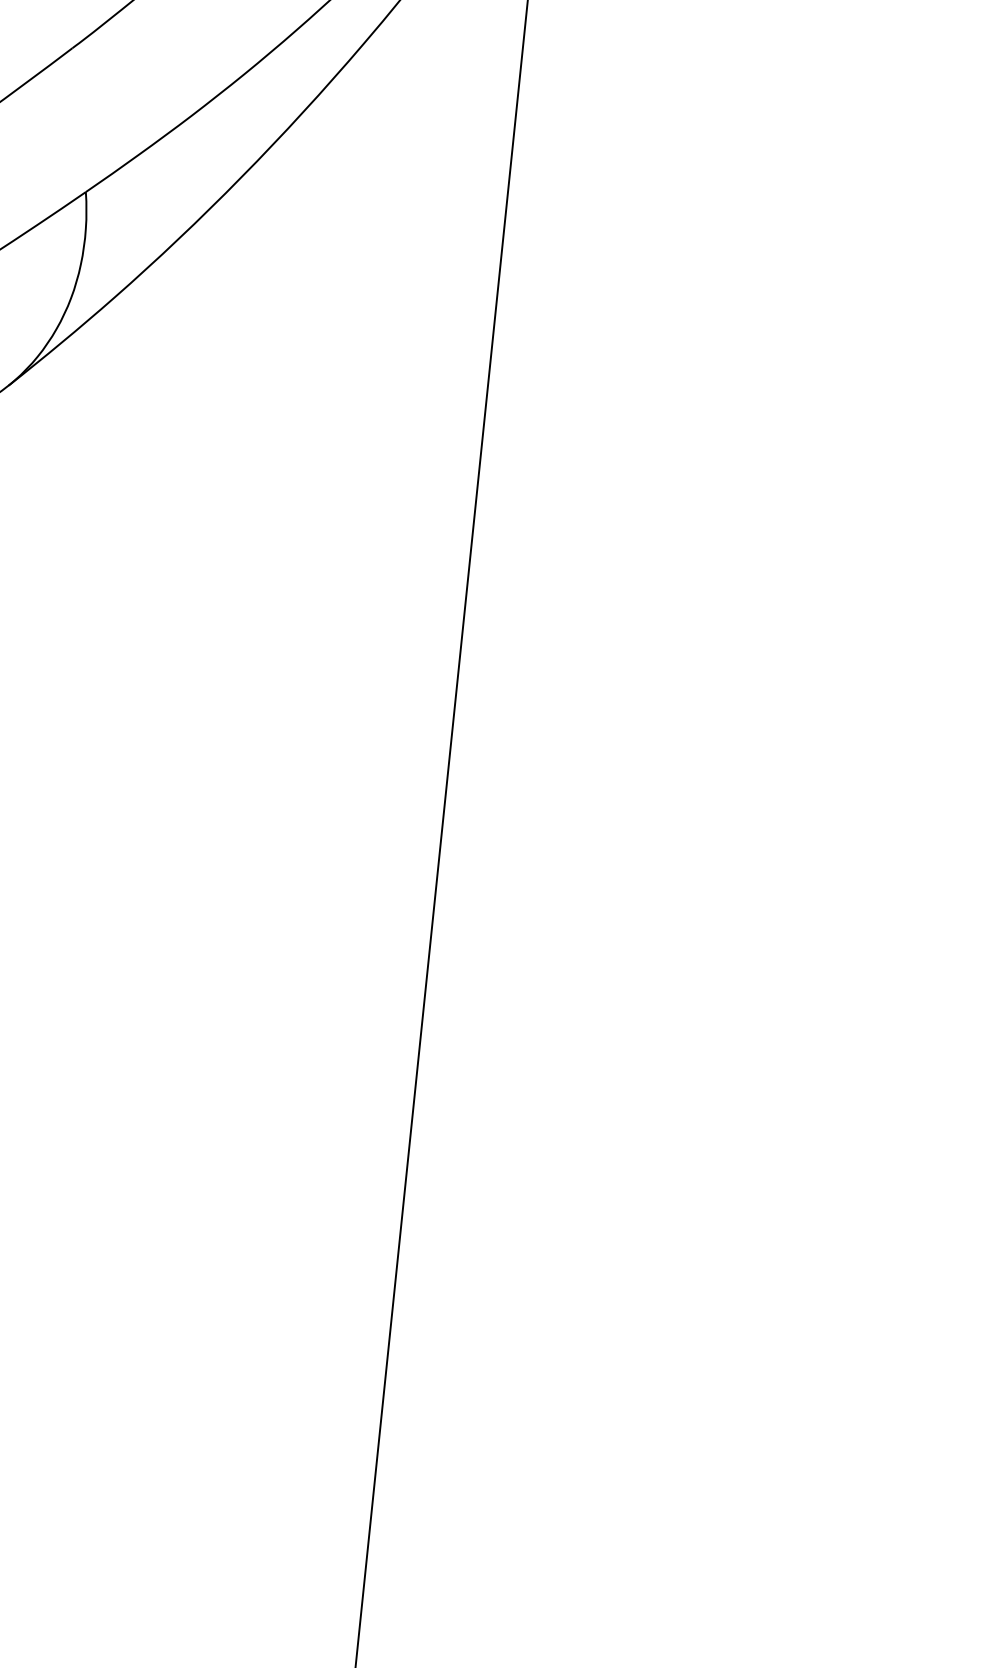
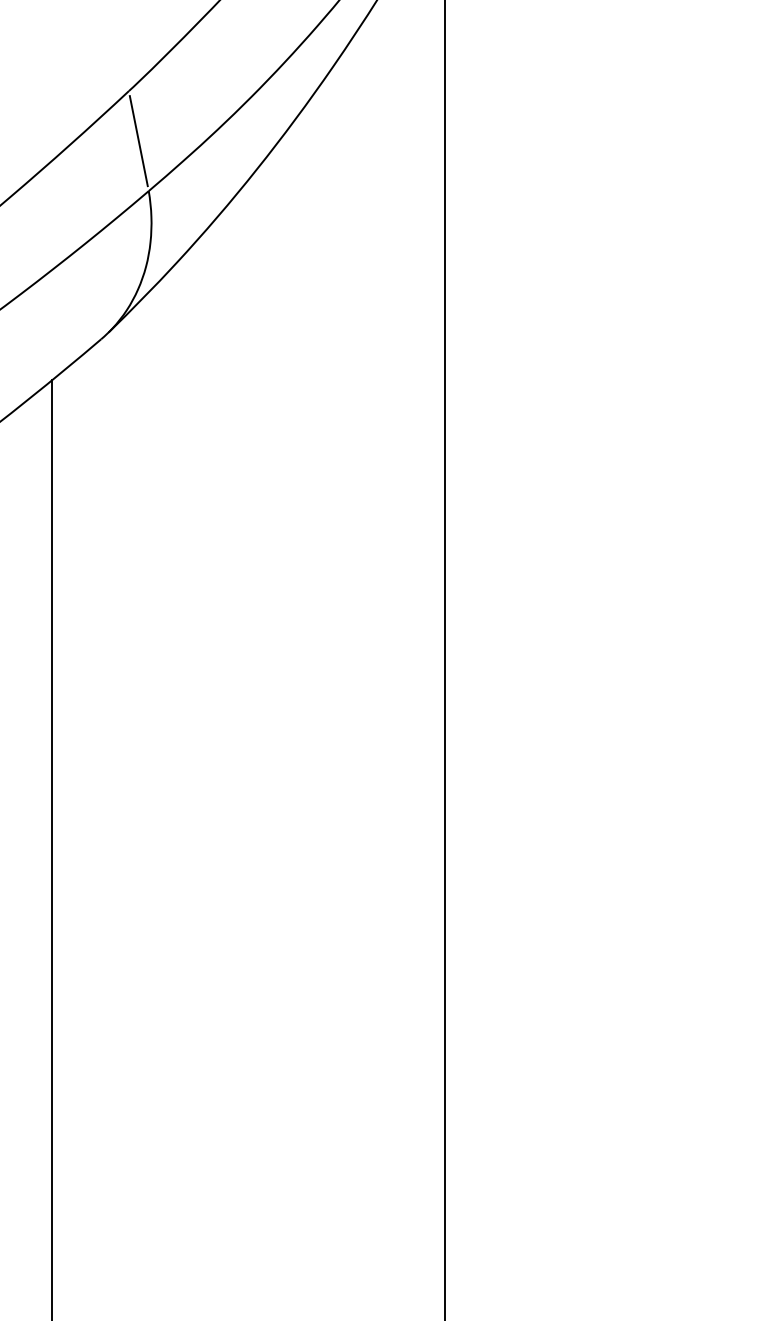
line: (78, 120) -> (138, 141), added

